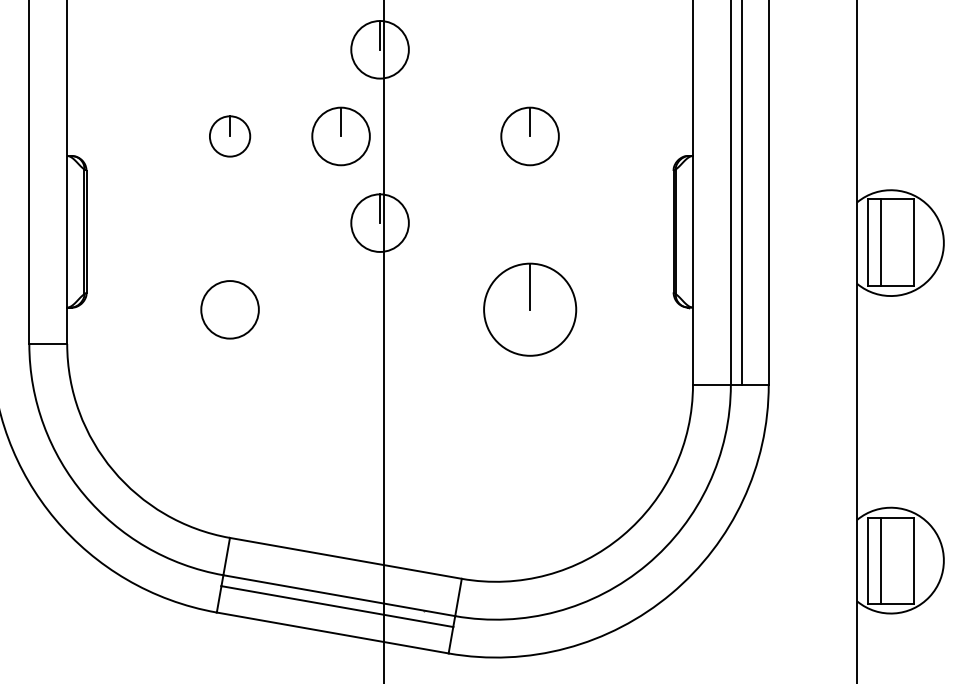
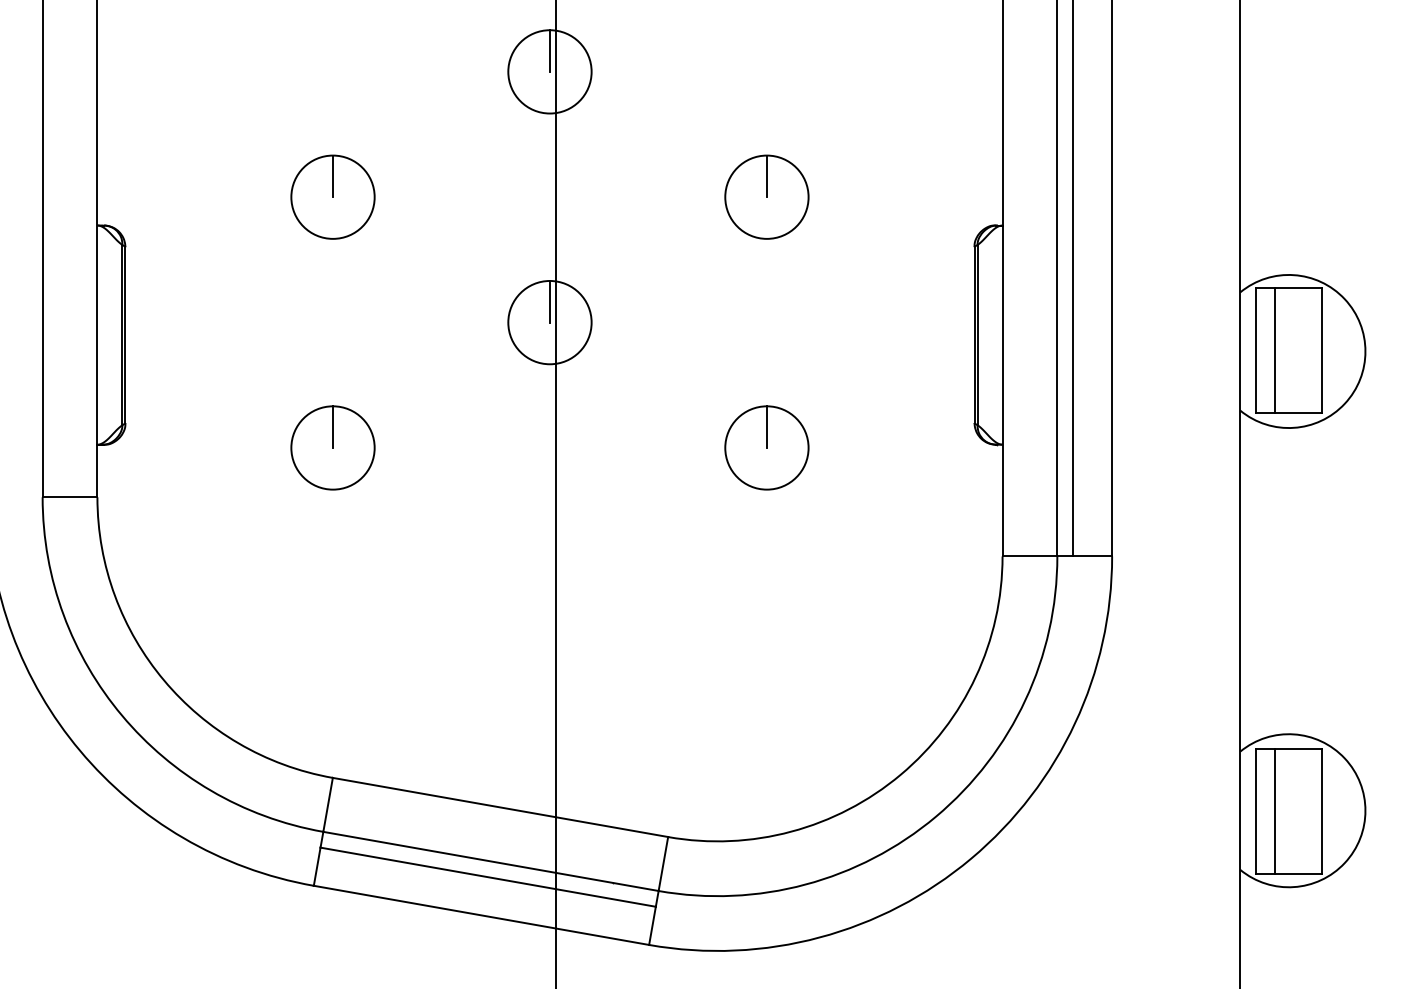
part: (229, 136) -> (332, 197), size x1.43
part: (340, 136) -> (492, 197), removed
line: (230, 295) -> (333, 427), added
part: (529, 309) -> (766, 447), size x0.62

